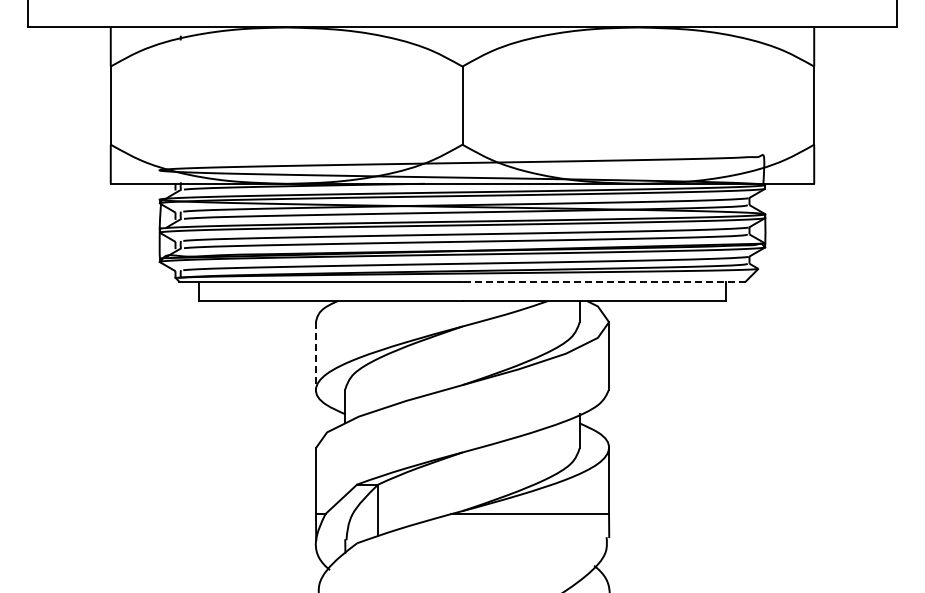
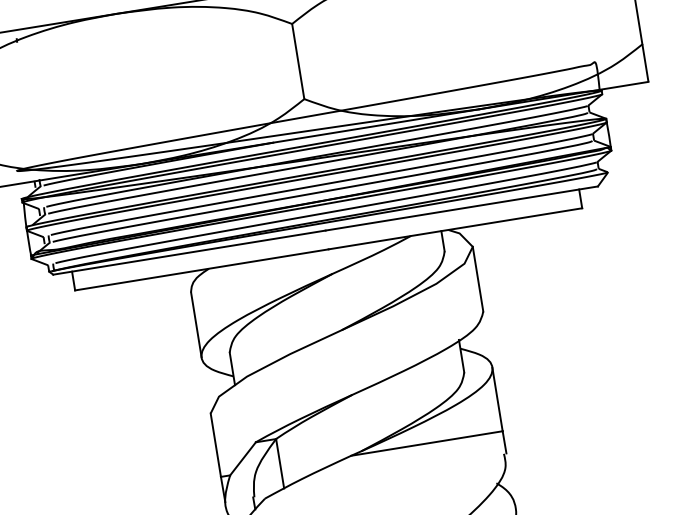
line: (604, 281) -> (462, 208), dashed -> solid
line: (315, 355) -> (195, 324), dashed -> solid

